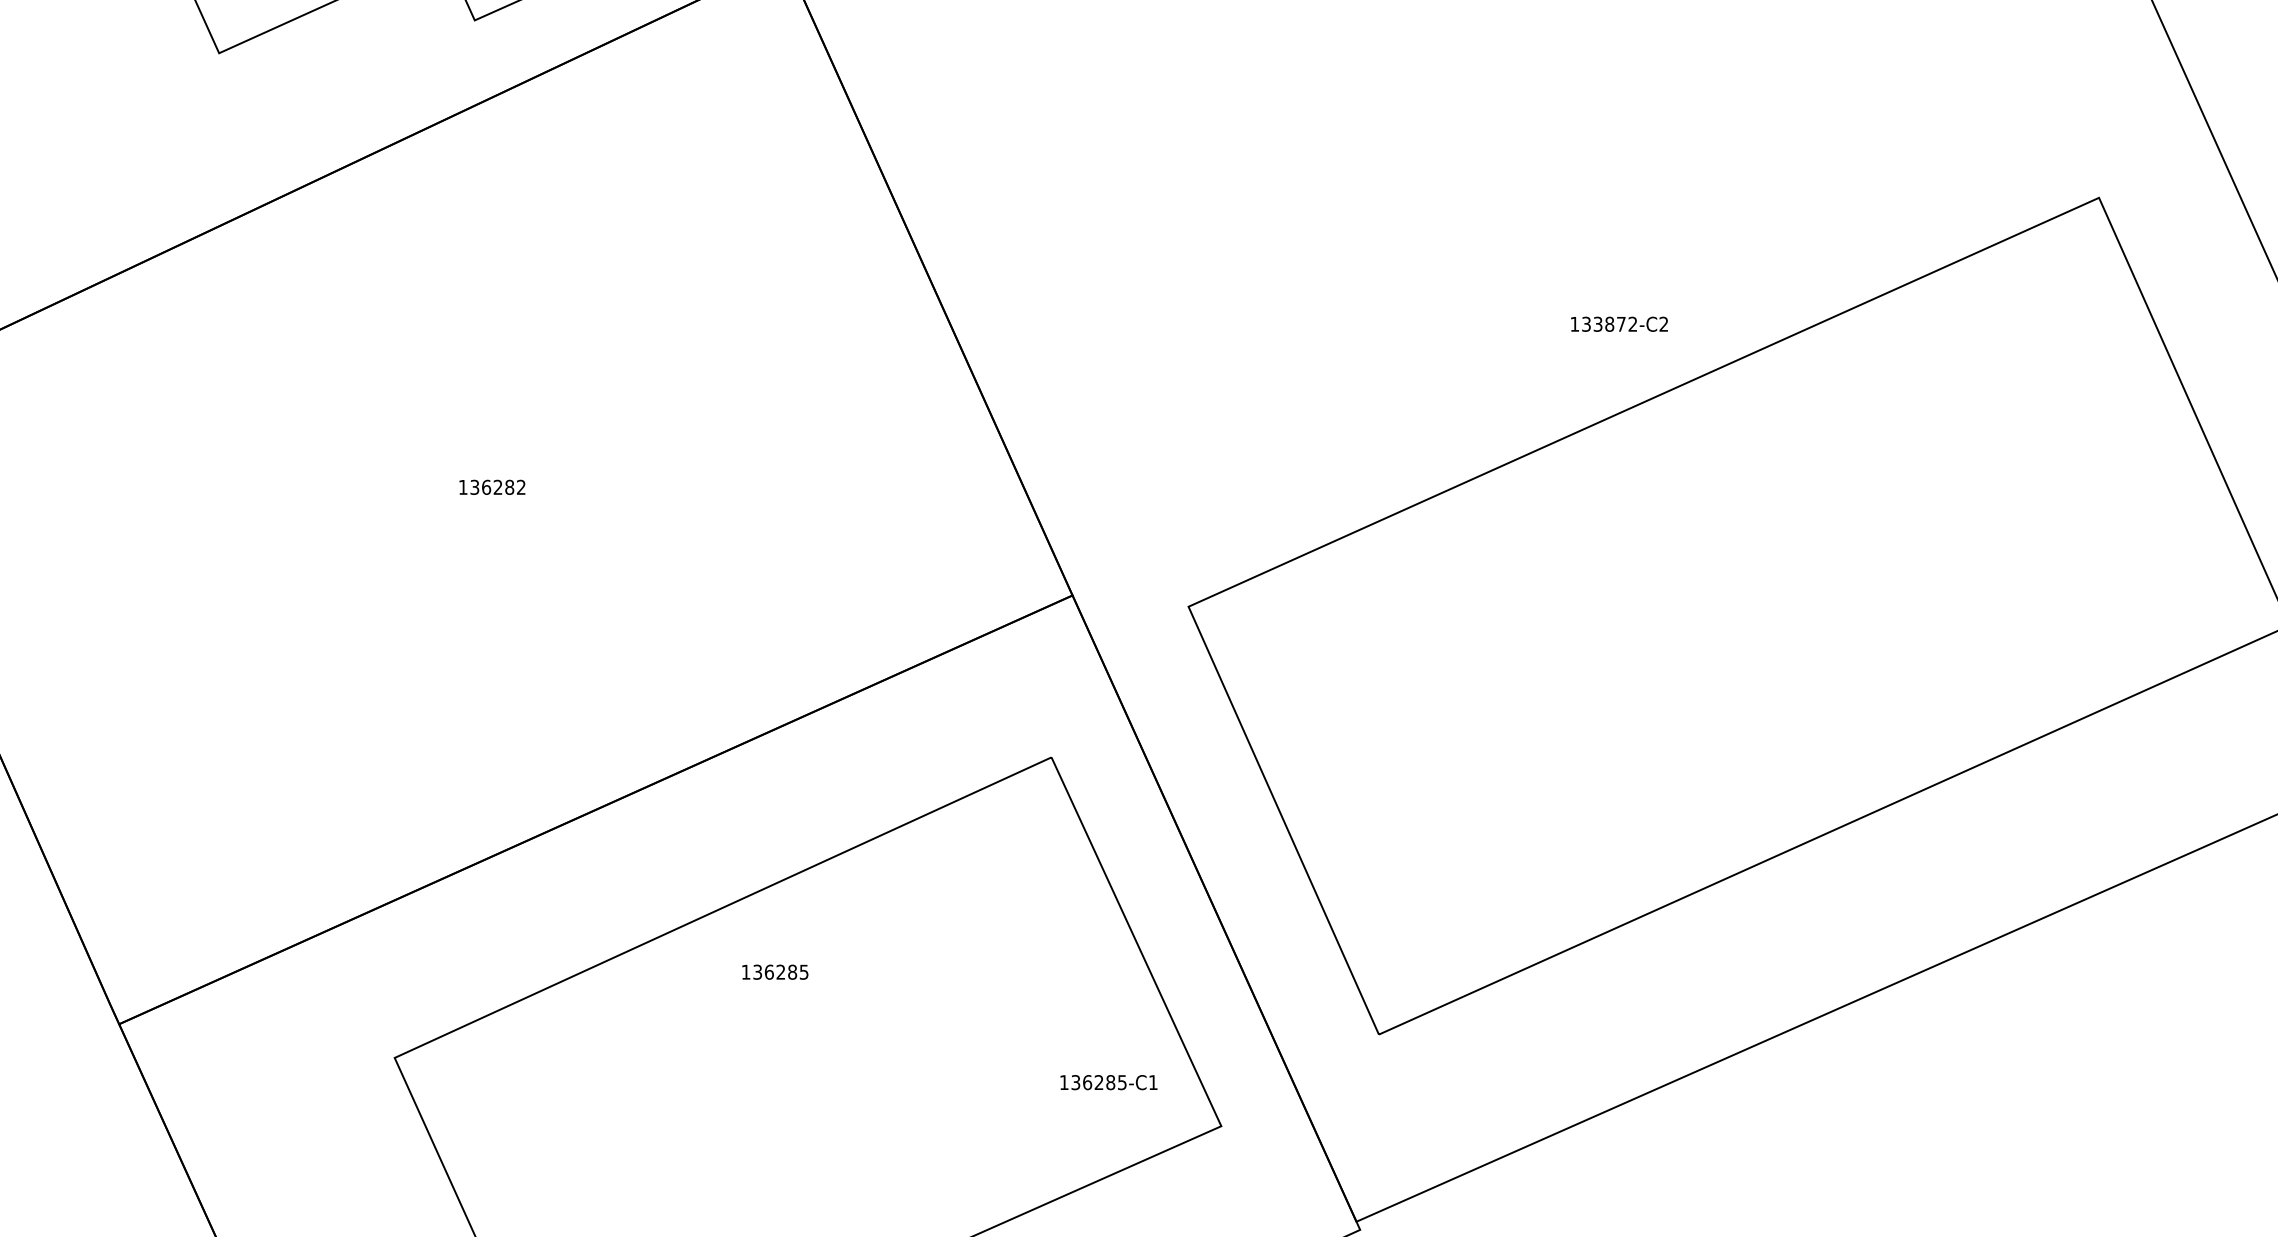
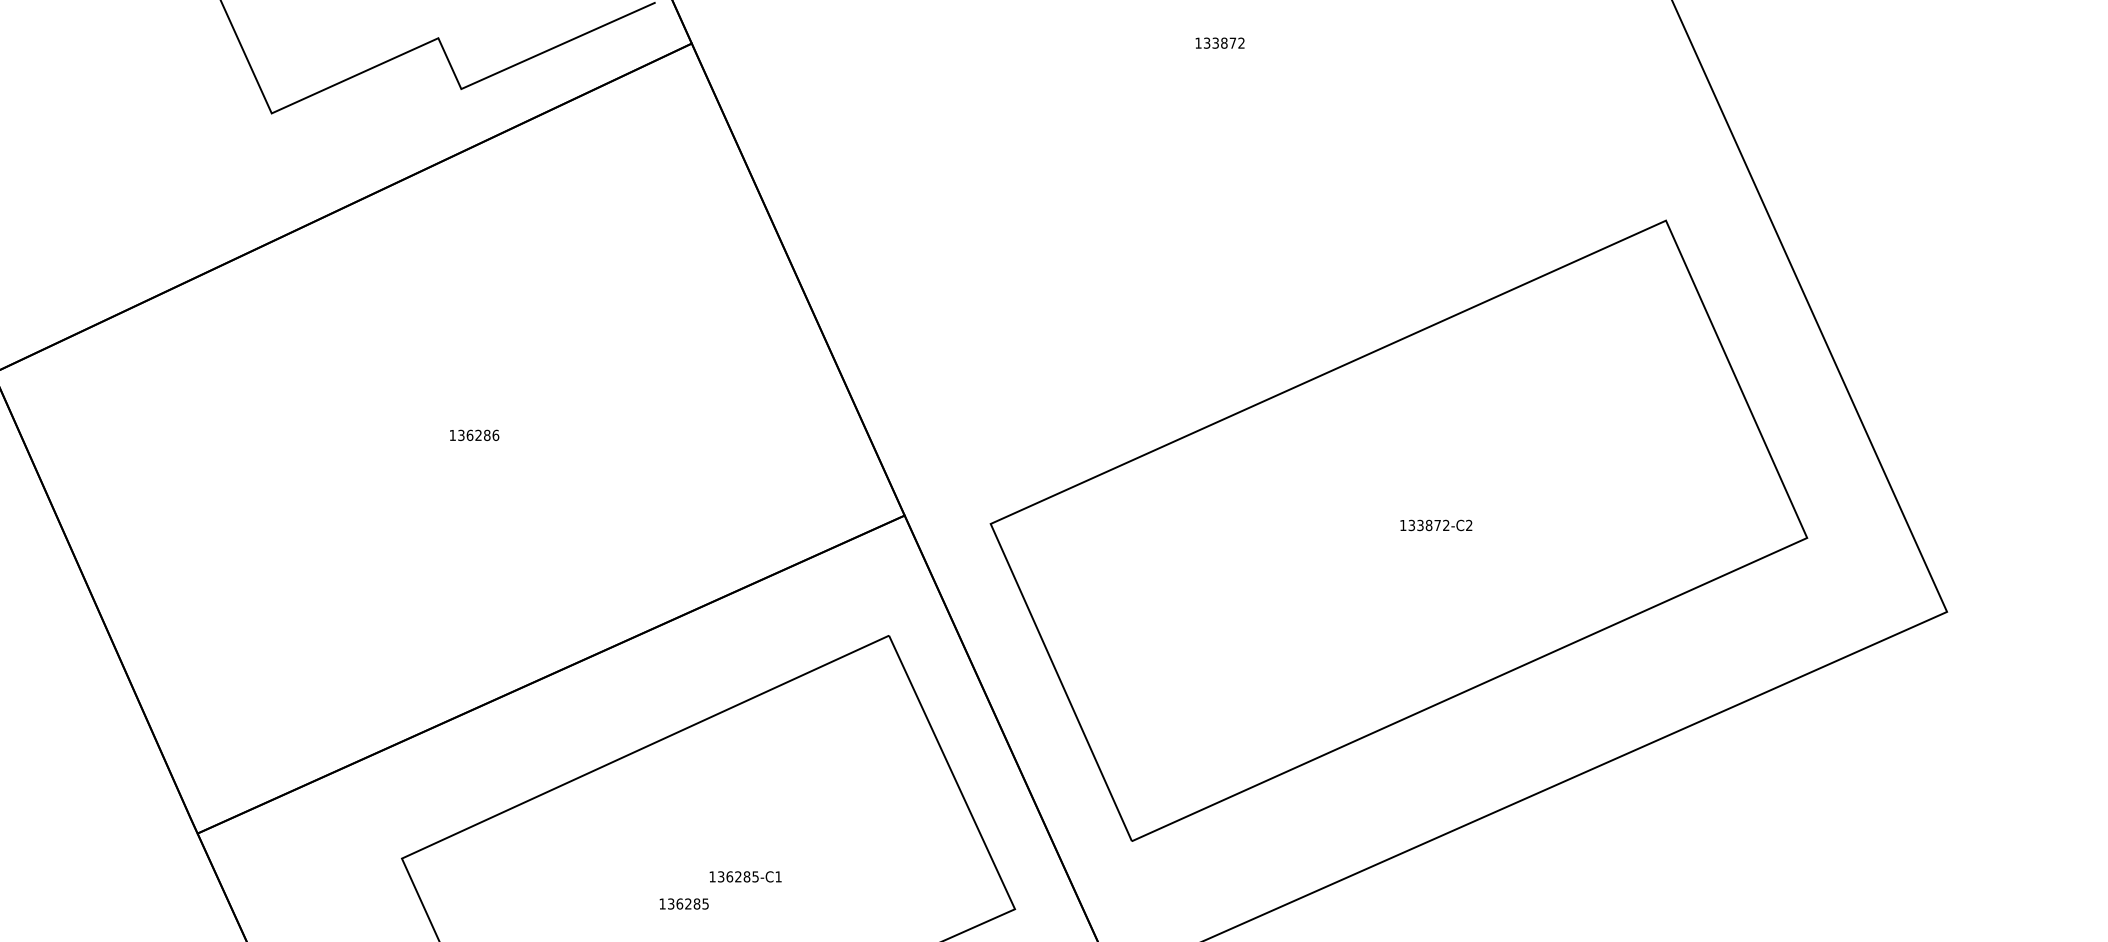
text: (1619, 324) -> (1436, 525), moved
text: (520, 486) -> (495, 434), 136282 -> 136286
text: (774, 971) -> (683, 903), moved
text: (1108, 1082) -> (745, 876), moved

